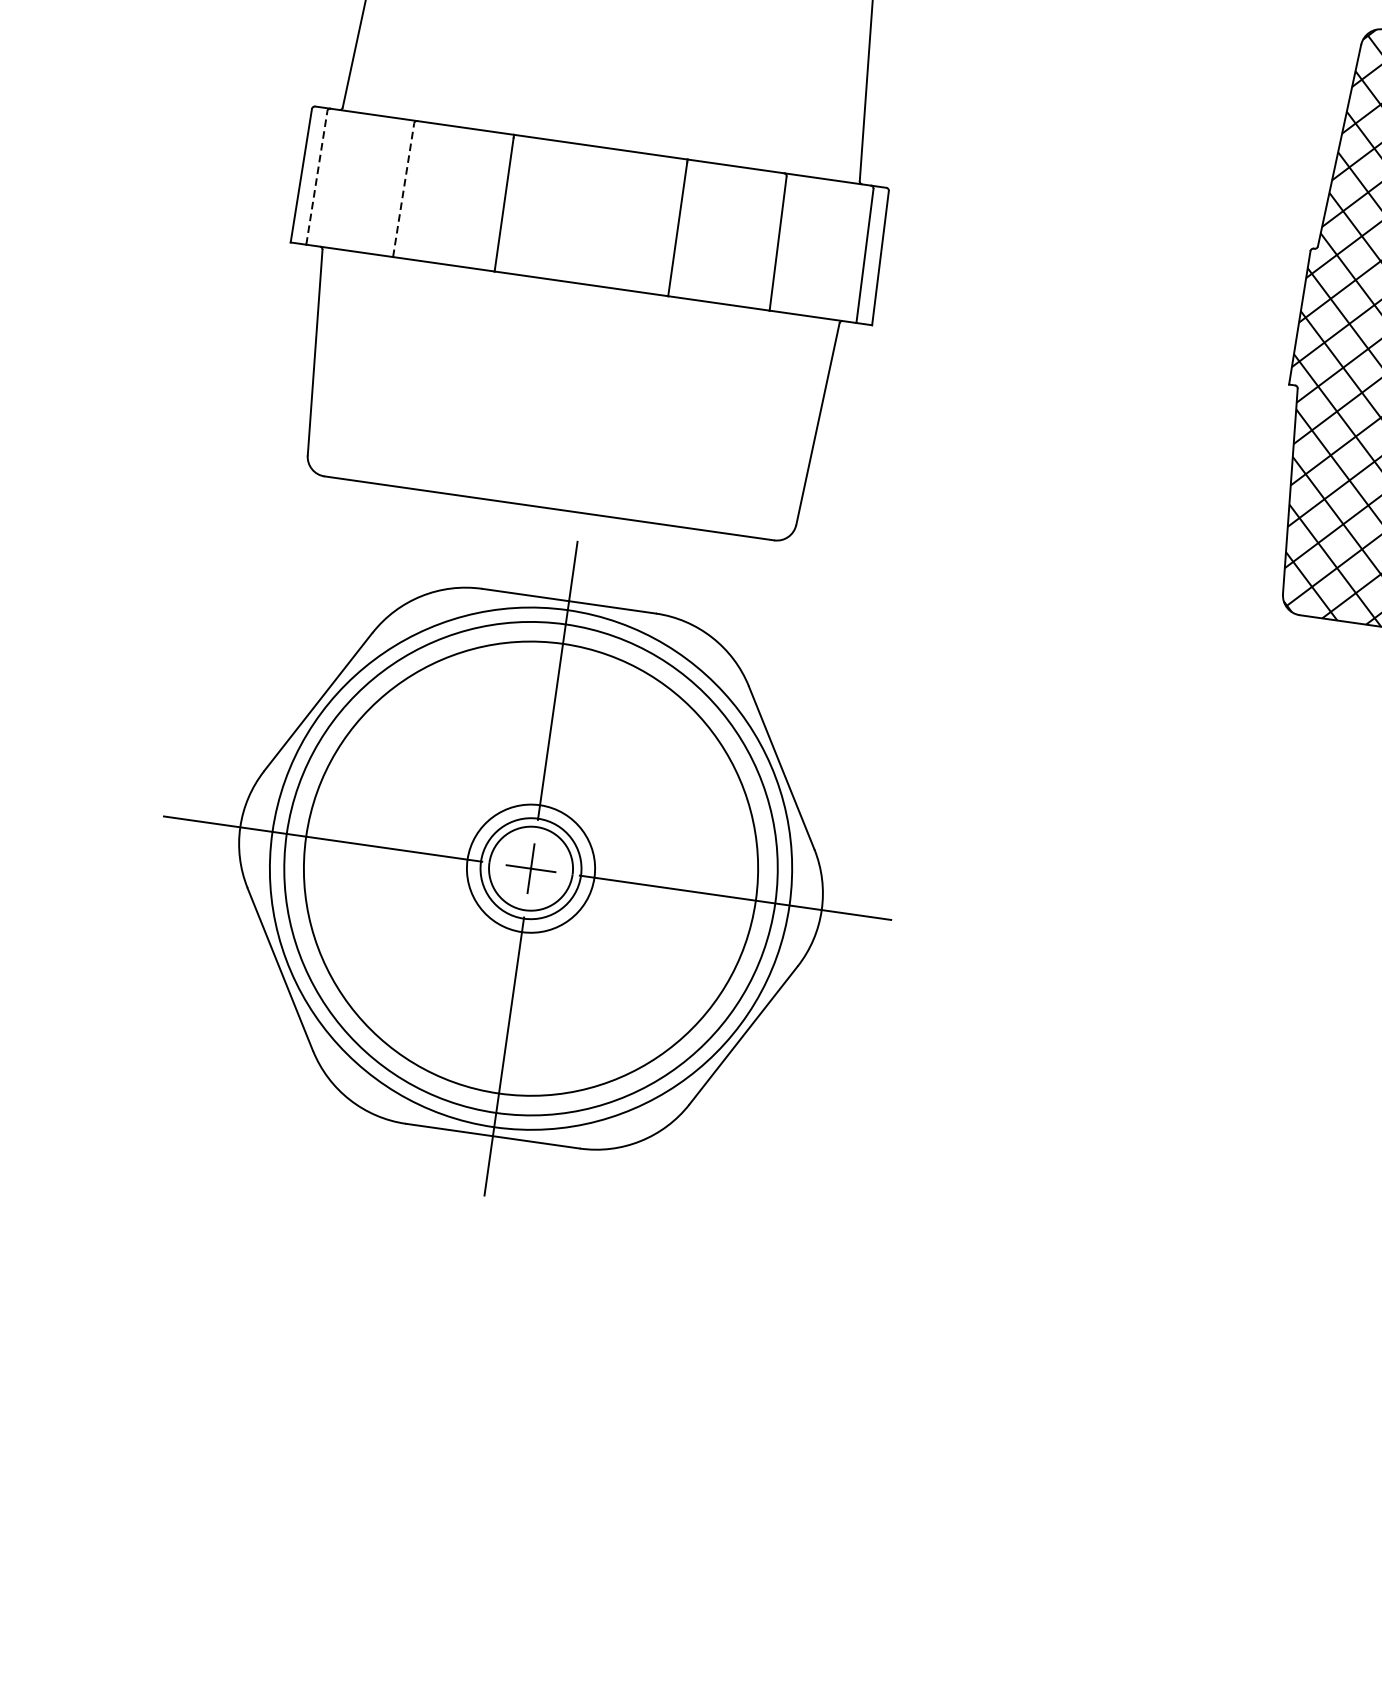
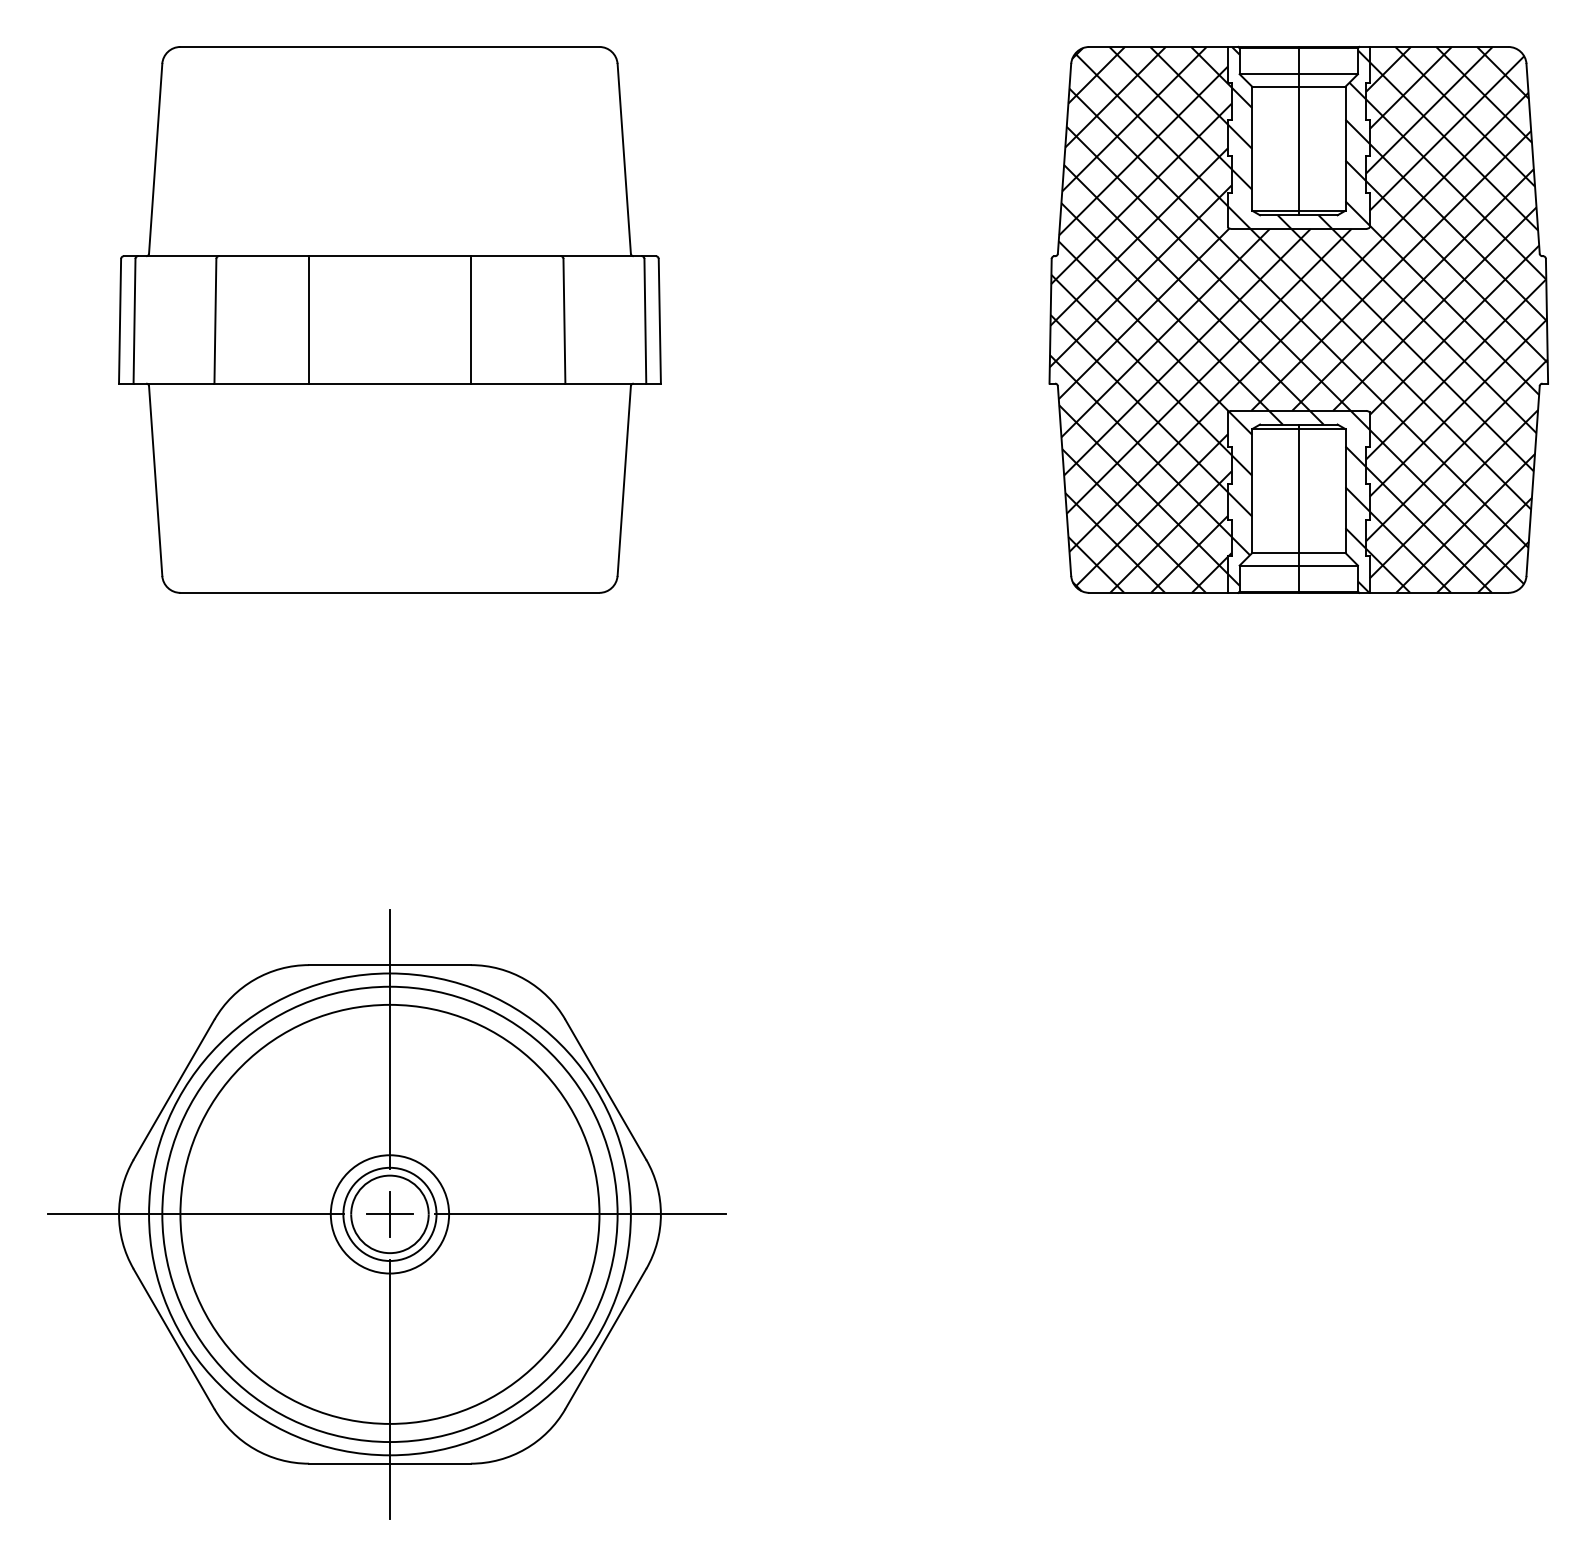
line: (316, 177) -> (134, 320), dashed -> solid
line: (403, 189) -> (215, 320), dashed -> solid
part: (527, 868) -> (386, 1214), moved

